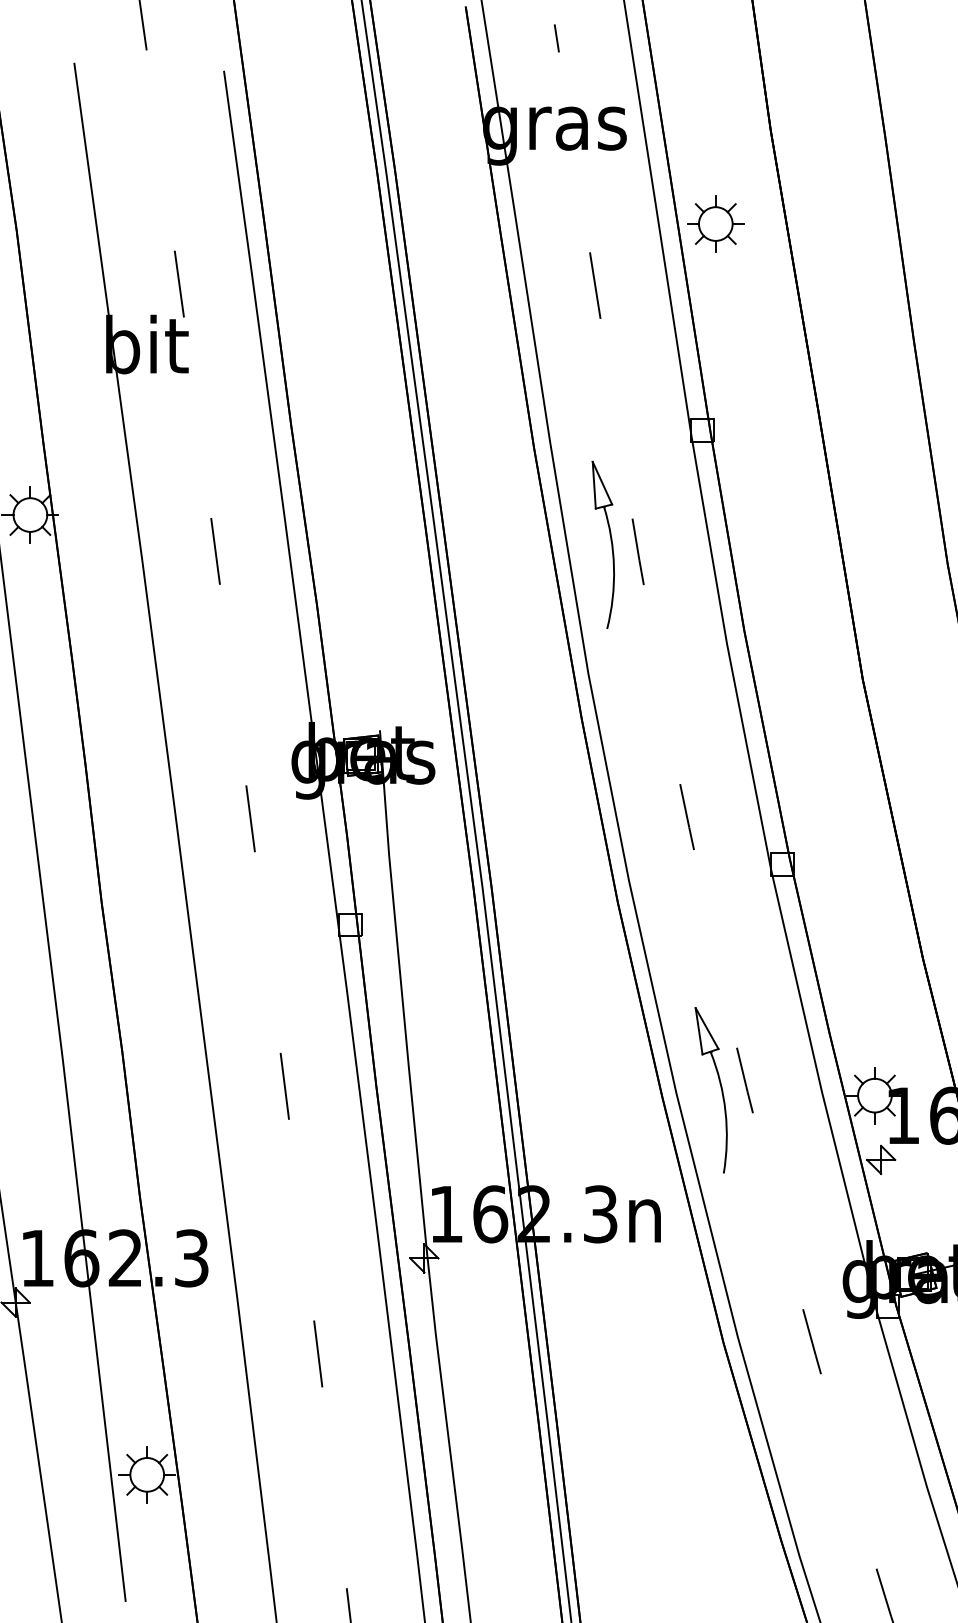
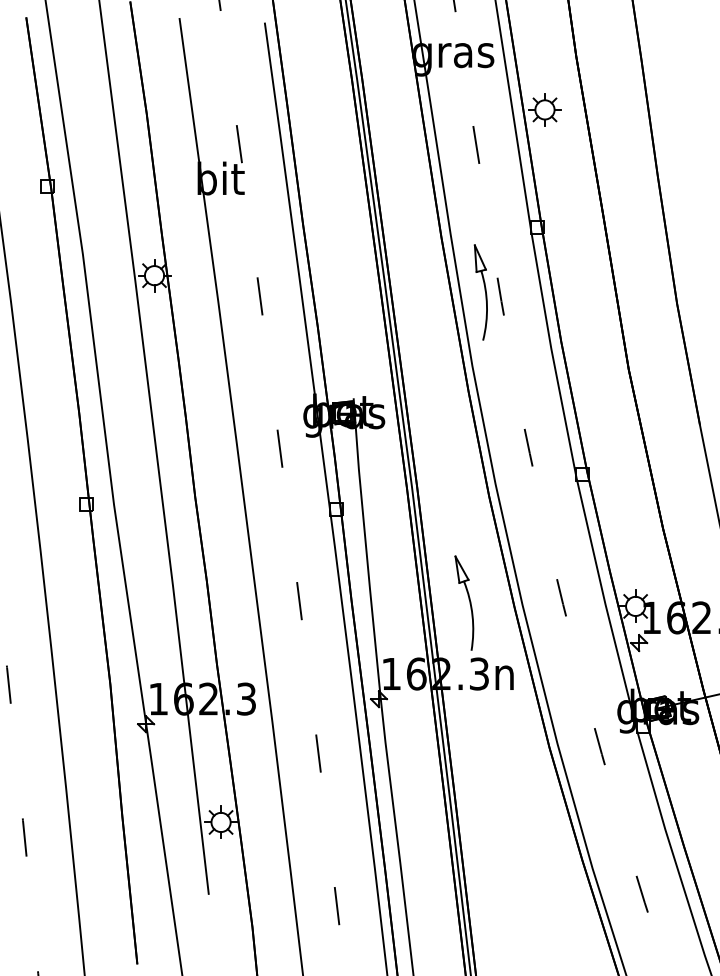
part: (711, 1088) -> (464, 602), moved

